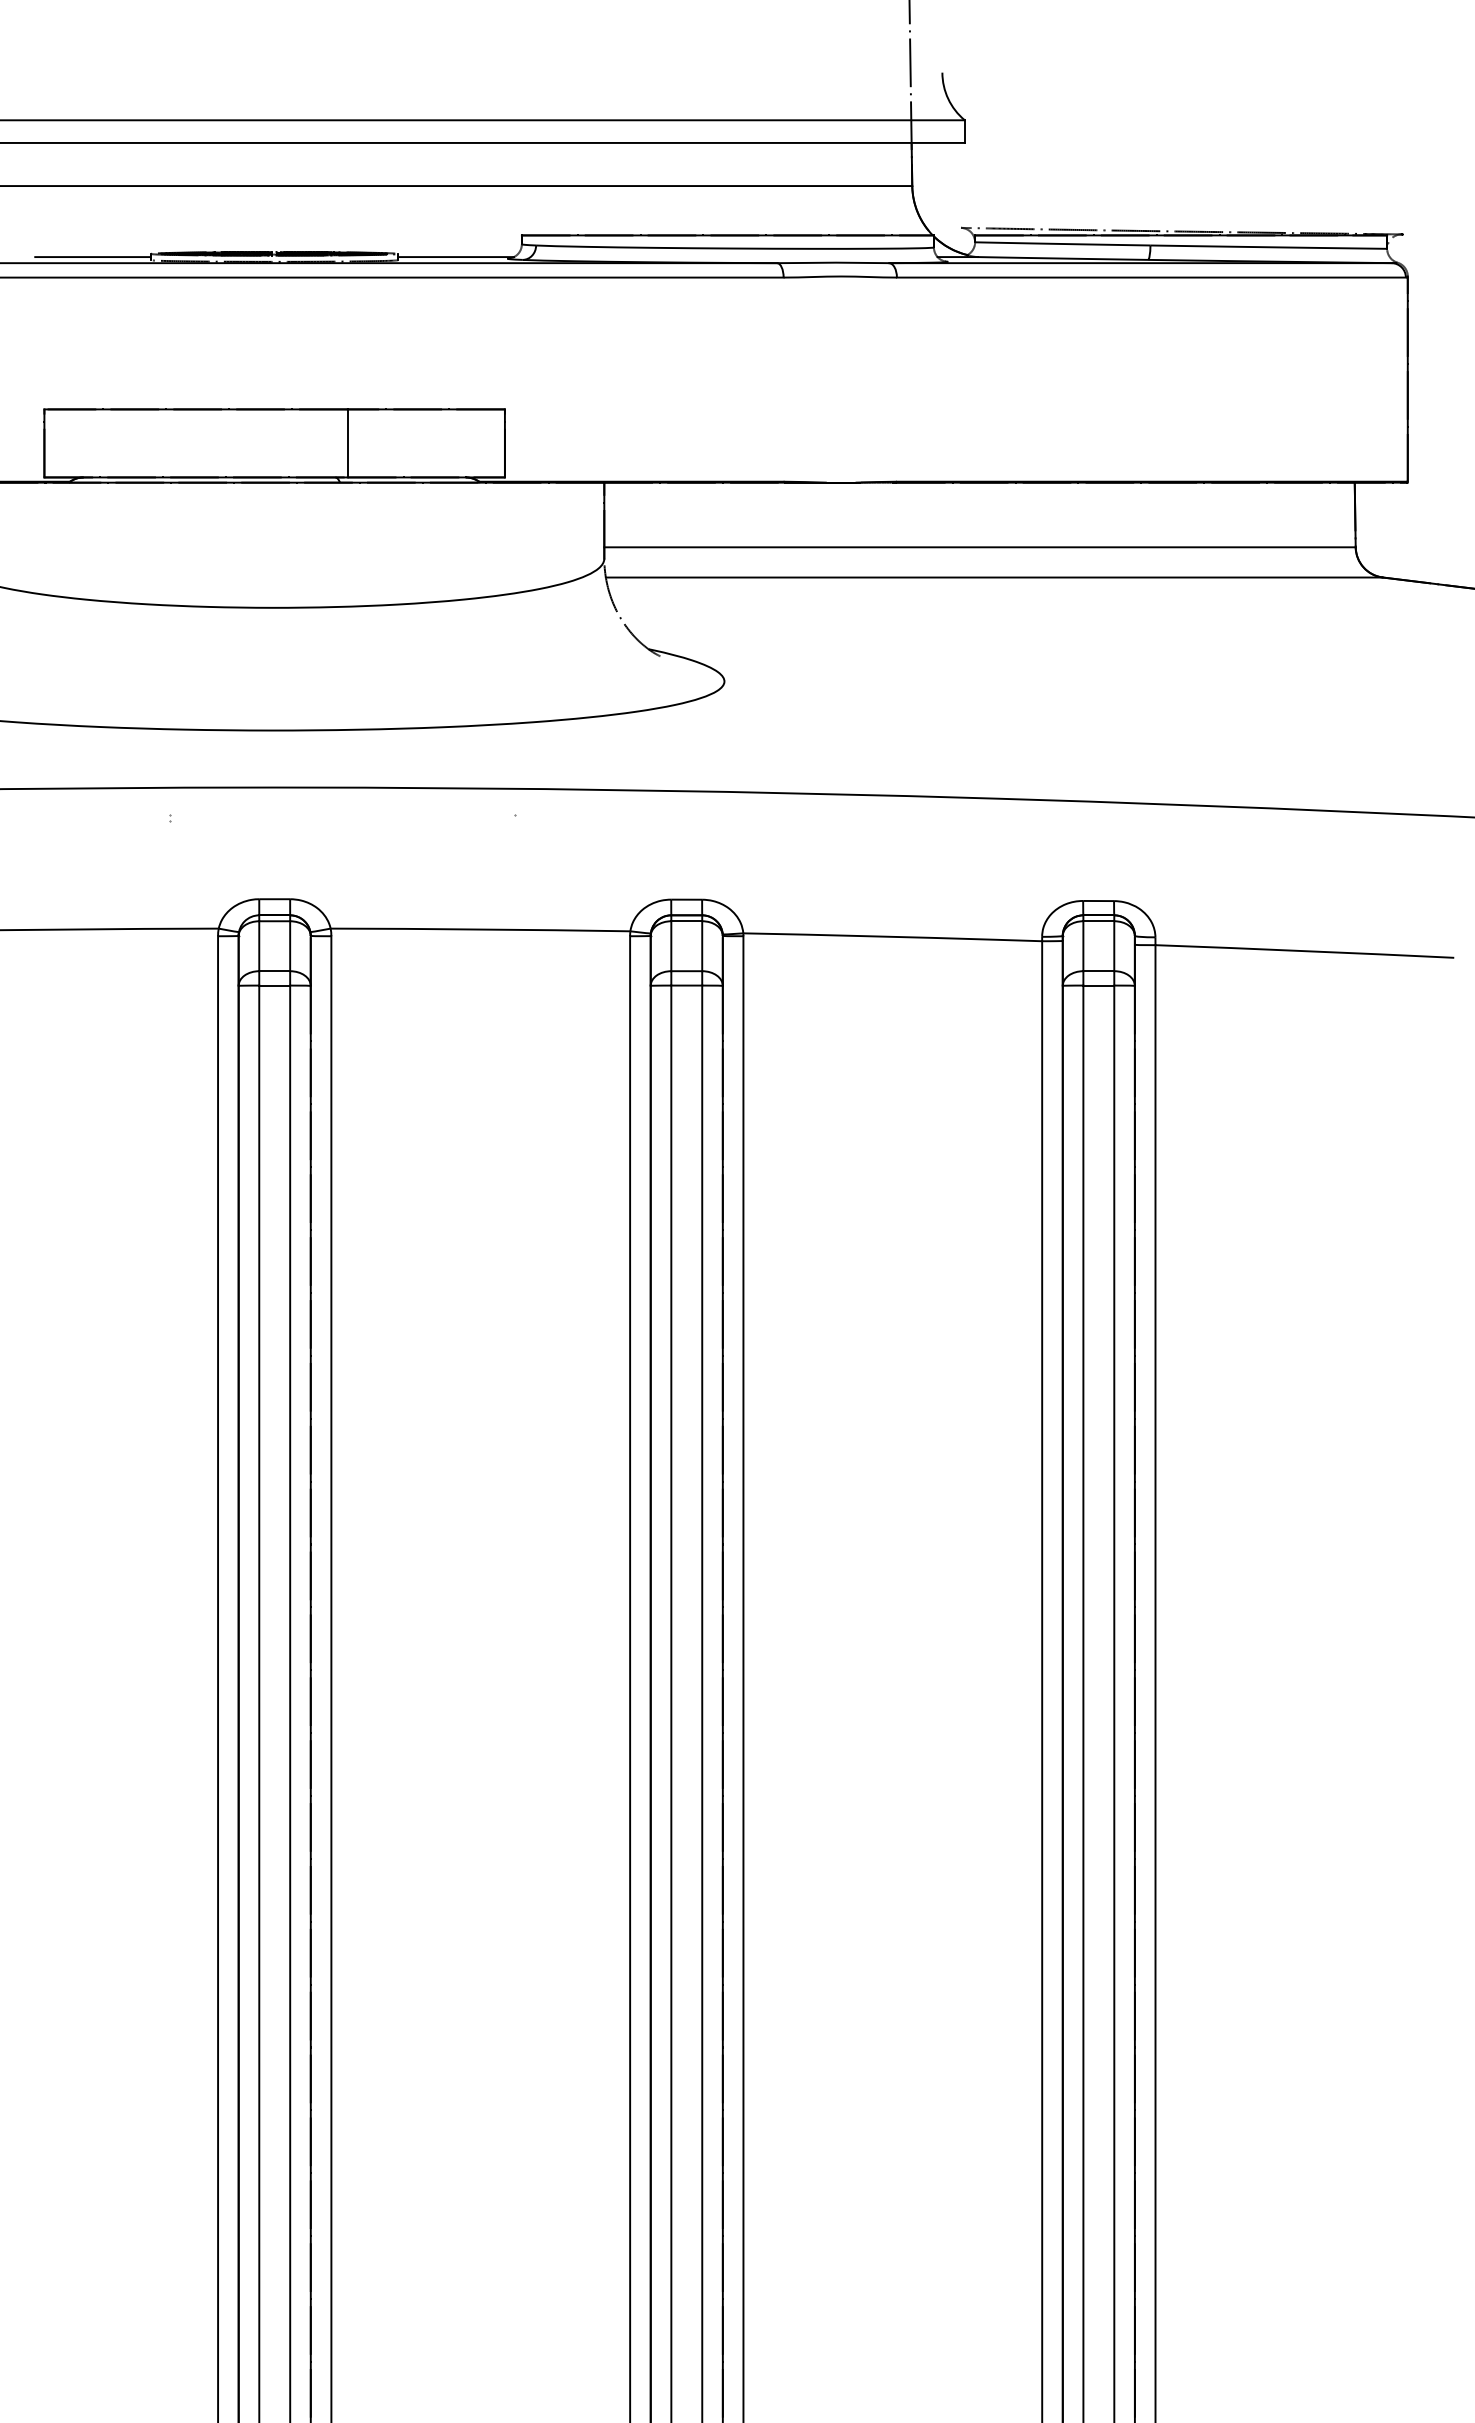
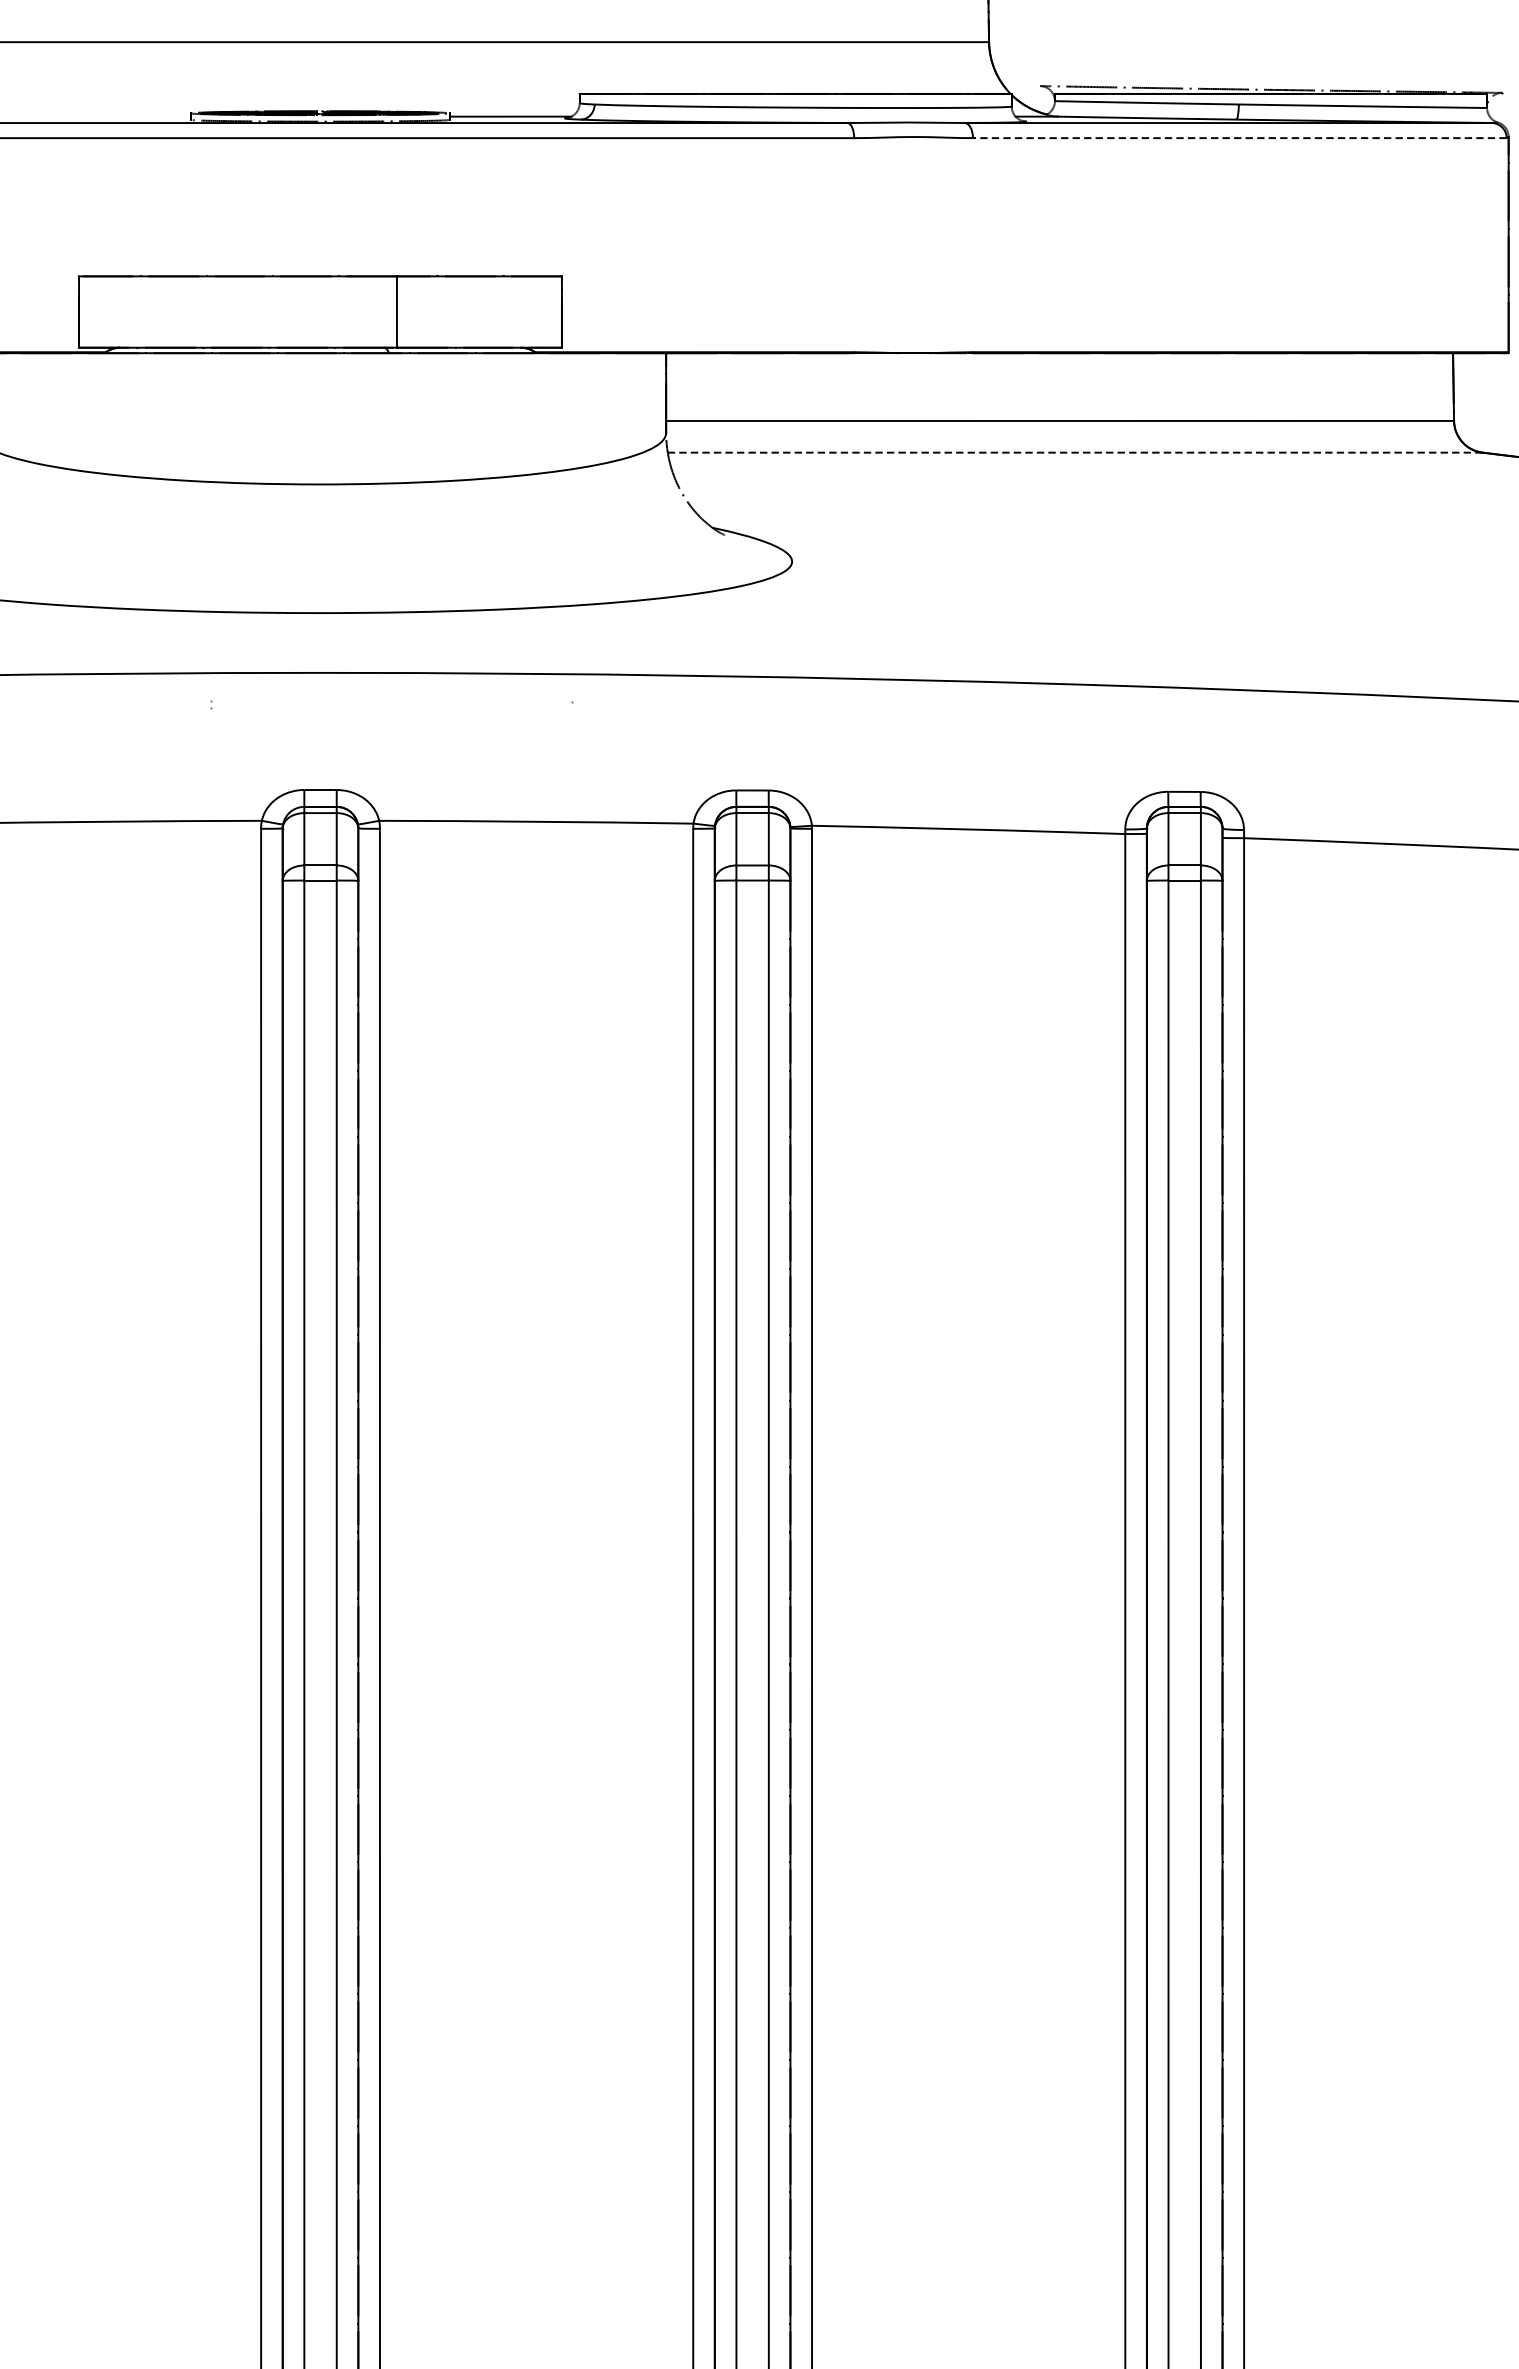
line: (93, 257) -> (130, 117), removed
line: (1150, 277) -> (1238, 138), solid -> dashed
line: (993, 577) -> (1074, 452), solid -> dashed

